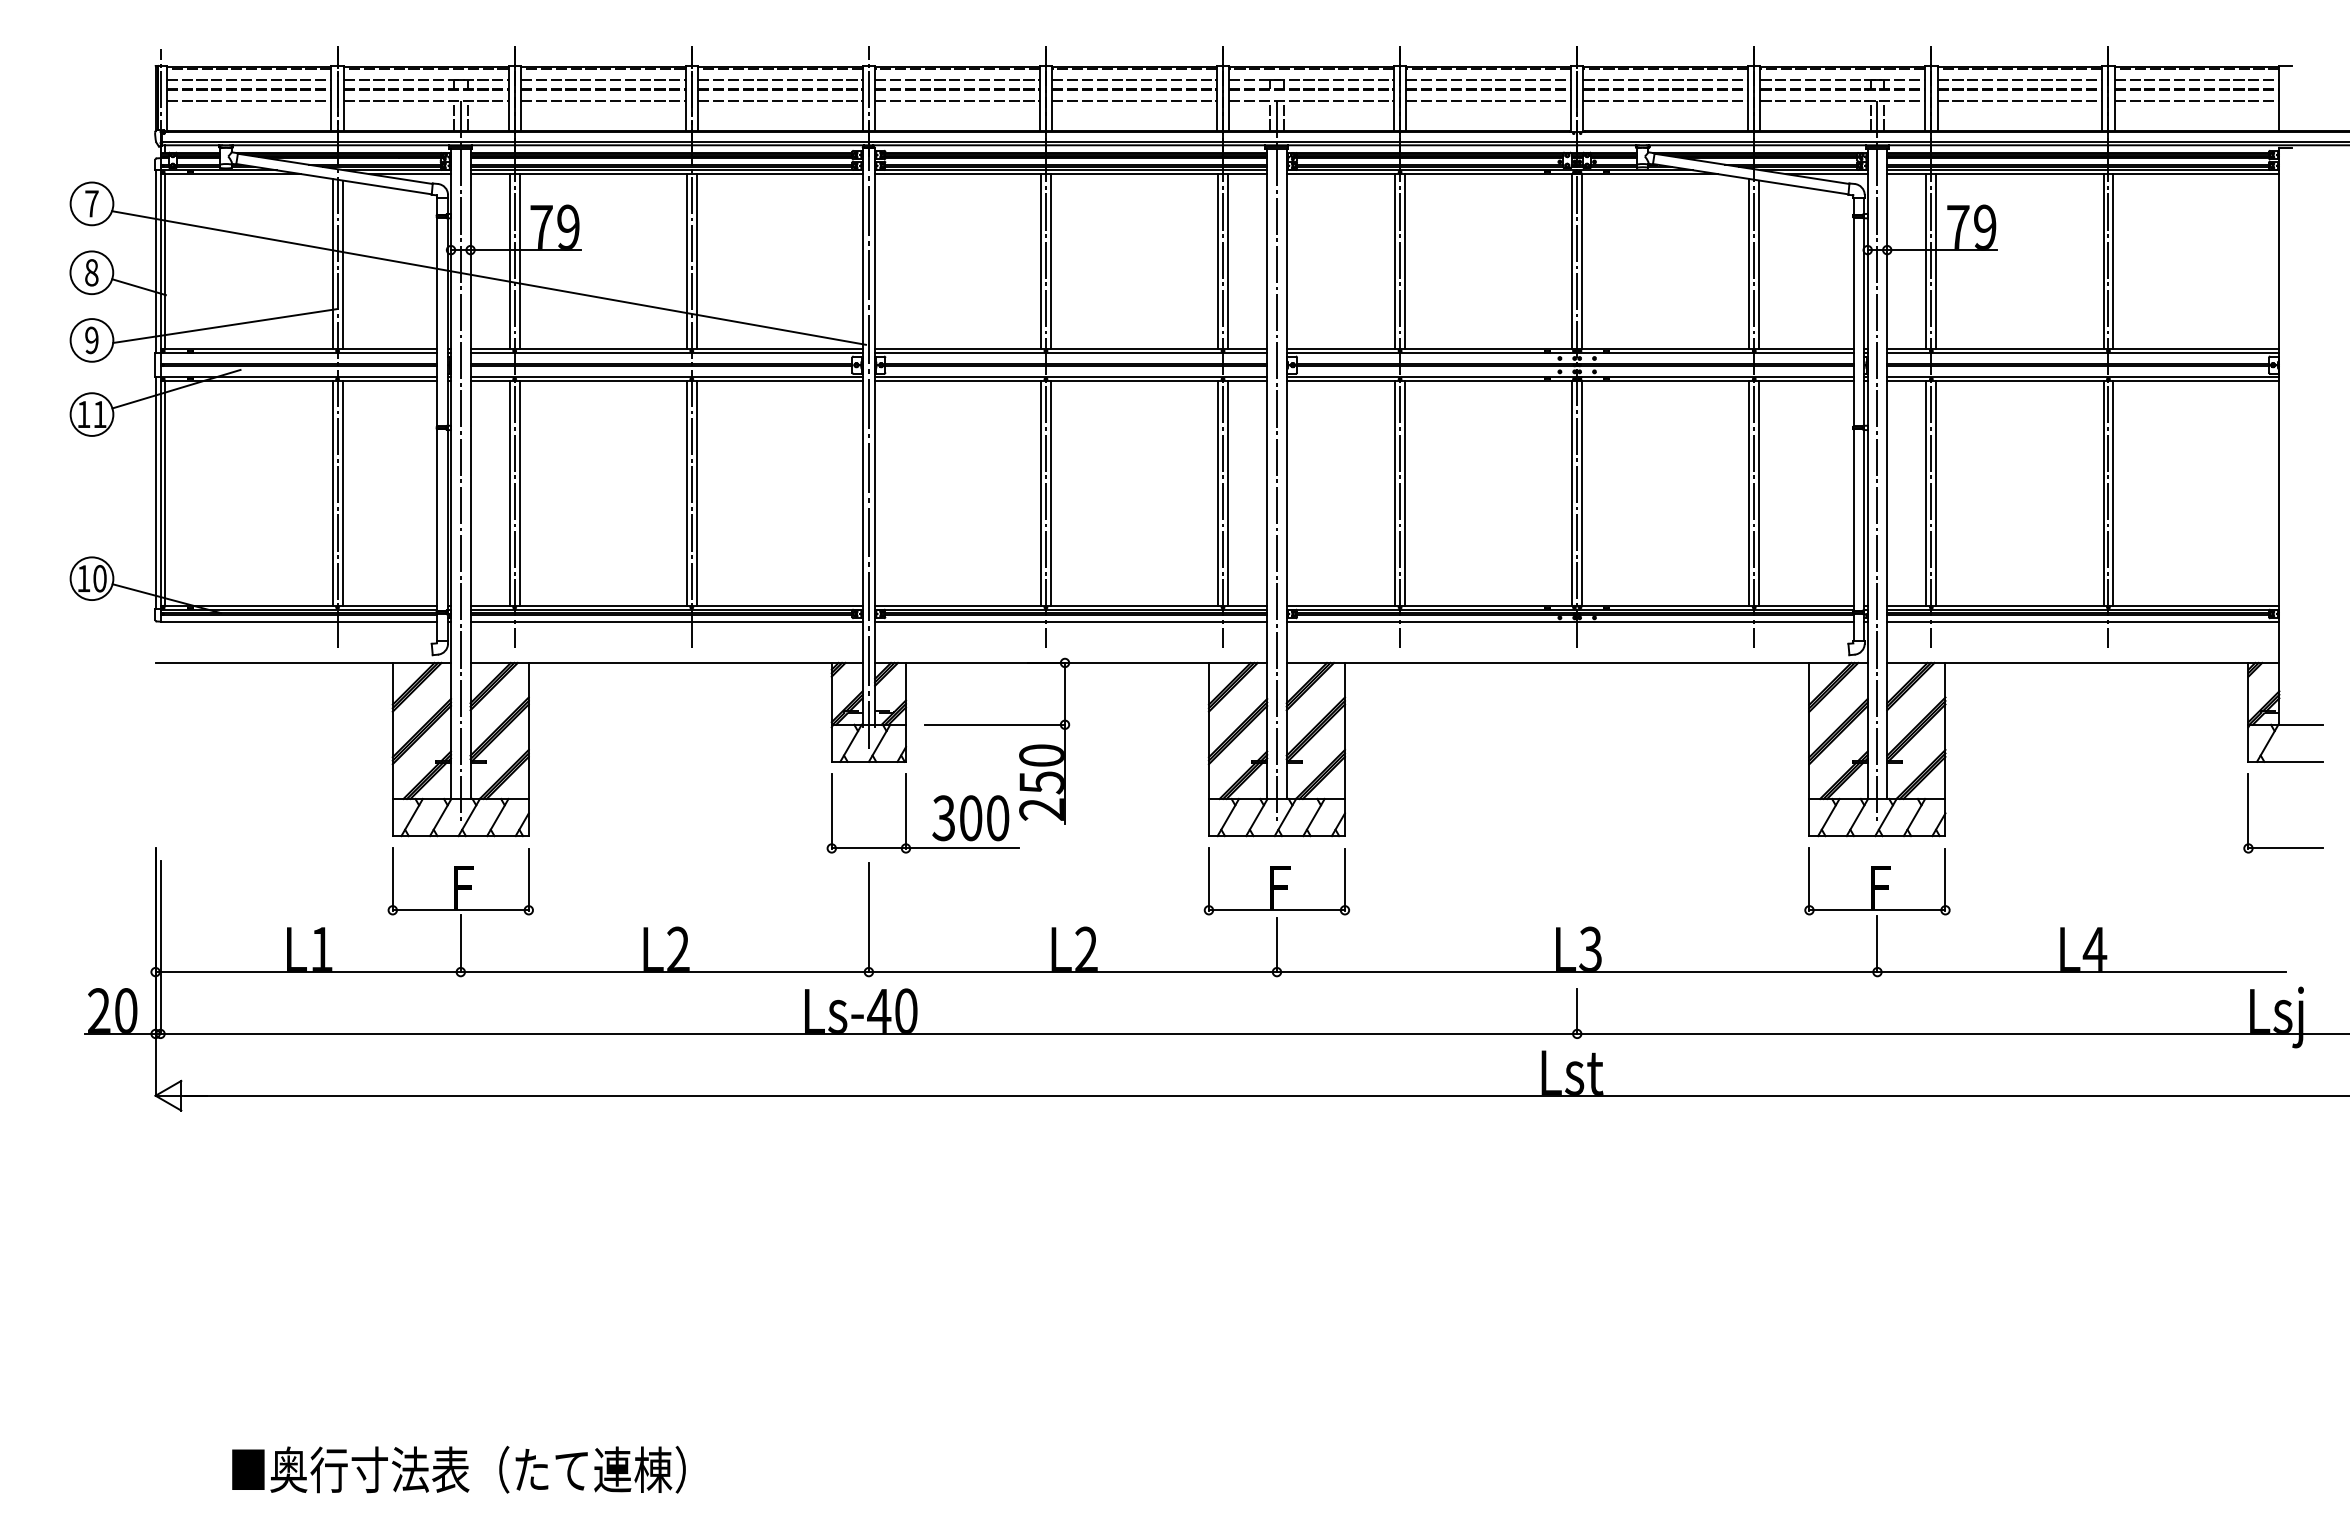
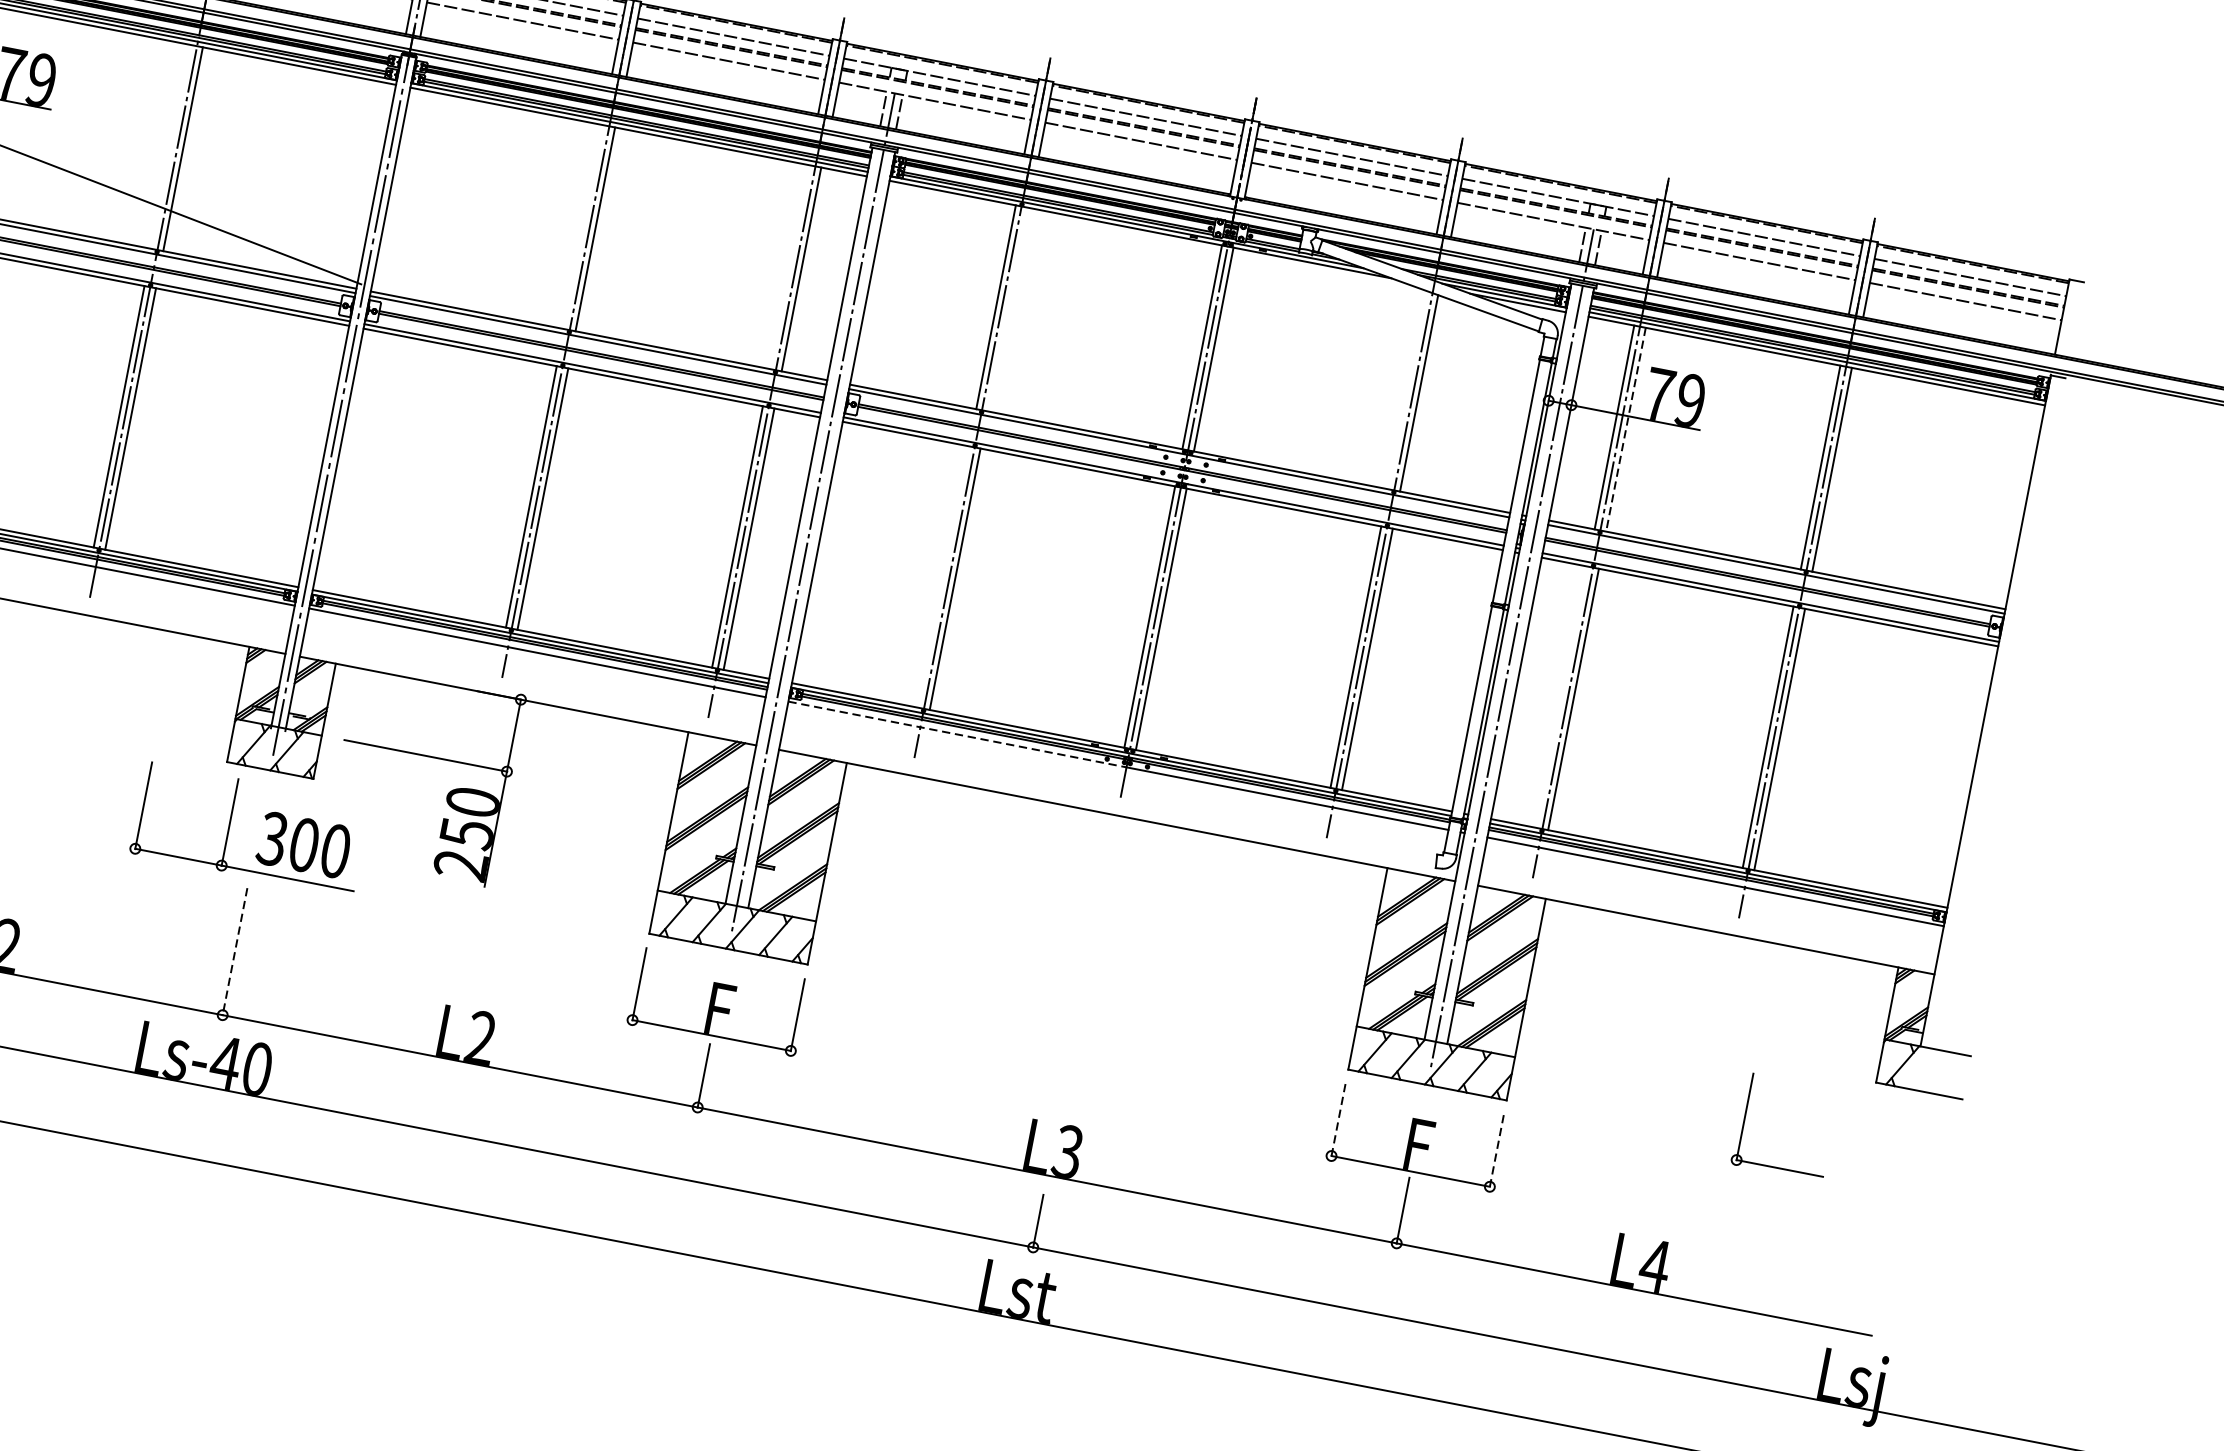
line: (686, 261) -> (171, 146), removed
line: (1041, 261) -> (584, 227), removed
line: (1218, 261) -> (790, 267), removed
line: (1405, 261) -> (1008, 309), removed
line: (1936, 261) -> (1626, 429), solid -> dashed
line: (1749, 264) -> (1407, 390), removed
line: (1395, 493) -> (943, 577), removed
line: (1926, 493) -> (1562, 697), removed
line: (1432, 621) -> (958, 734), solid -> dashed
part: (906, 813) -> (230, 825), moved
part: (2283, 847) -> (1777, 1166), moved
line: (1809, 879) -> (1338, 1120), solid -> dashed
line: (1945, 879) -> (1496, 1150), solid -> dashed
line: (868, 917) -> (234, 951), solid -> dashed

